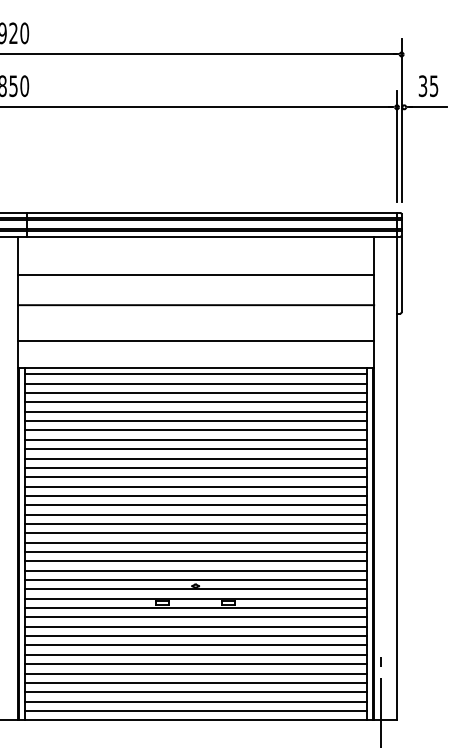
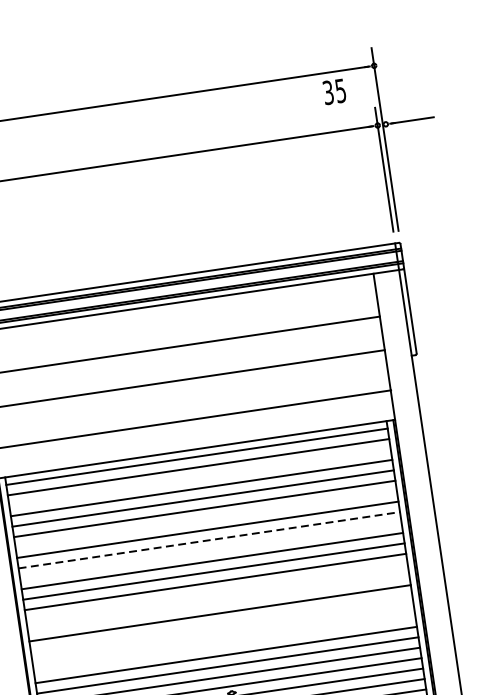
text: (428, 86) -> (334, 92), moved
line: (195, 393) -> (199, 478), removed
line: (195, 430) -> (206, 519), removed
line: (195, 449) -> (209, 540), solid -> dashed
line: (195, 458) -> (210, 550), removed
line: (195, 495) -> (216, 591), removed
line: (195, 505) -> (218, 603), removed
line: (195, 523) -> (221, 623), removed
line: (195, 533) -> (223, 634), removed
line: (195, 542) -> (224, 644), removed

